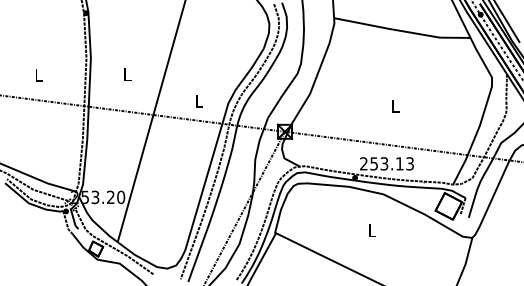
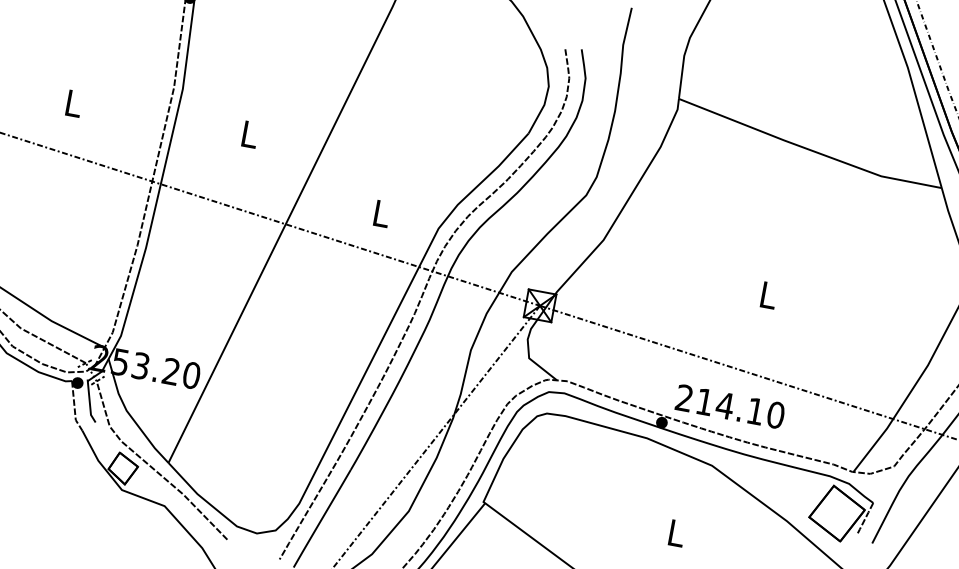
text: (392, 163) -> (741, 407), 253.13 -> 214.10

